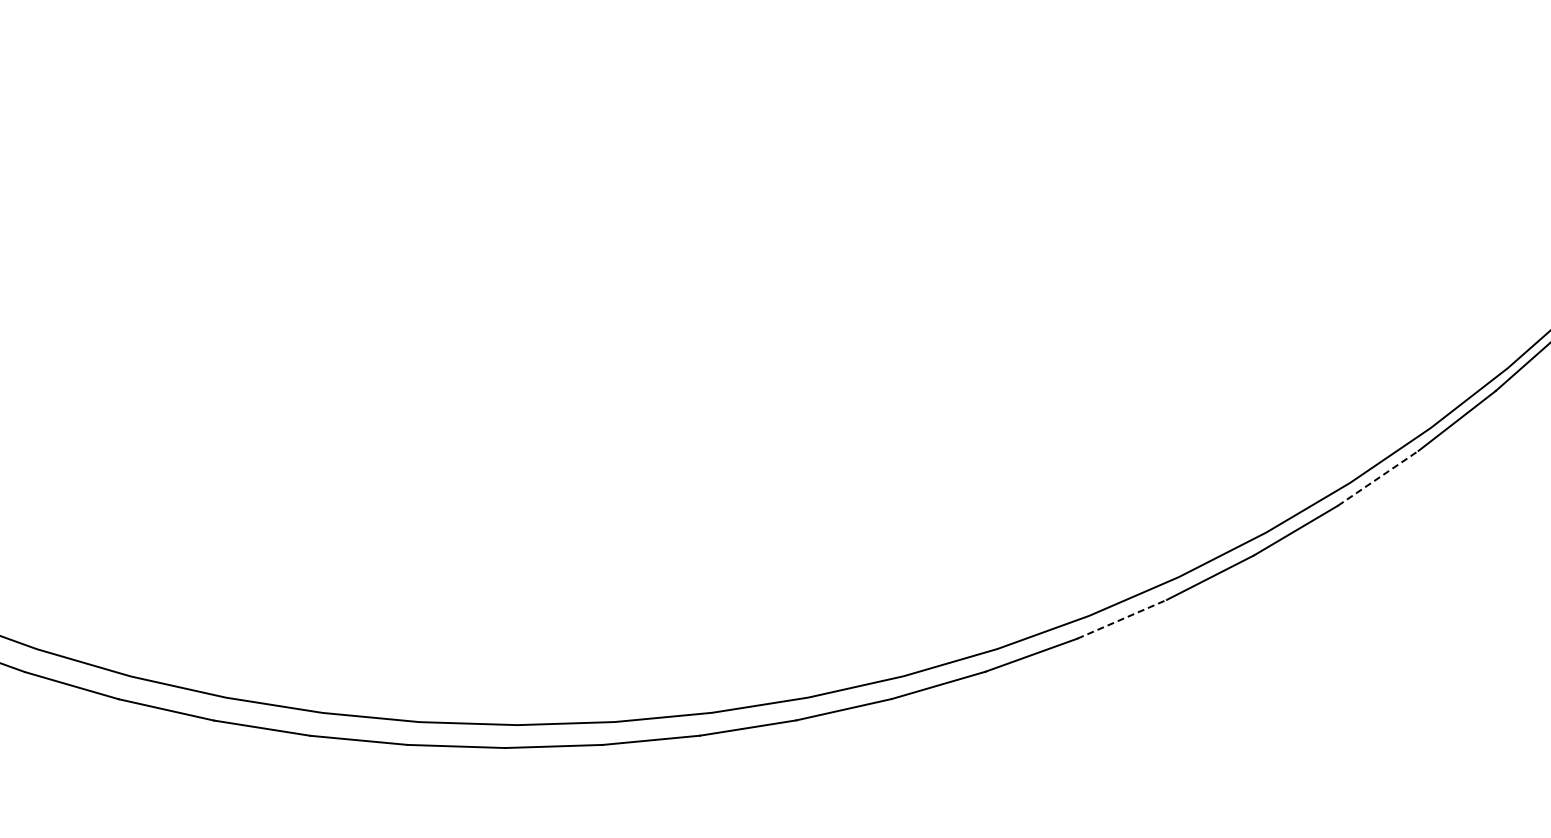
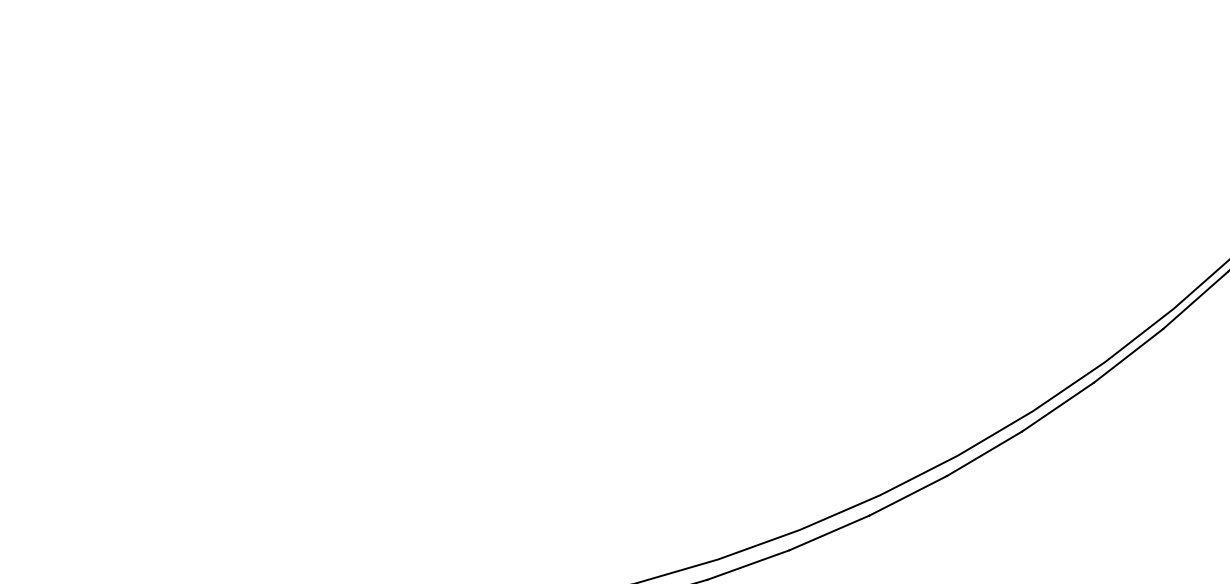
line: (1378, 478) -> (1058, 407), dashed -> solid
line: (1122, 619) -> (829, 533), dashed -> solid

